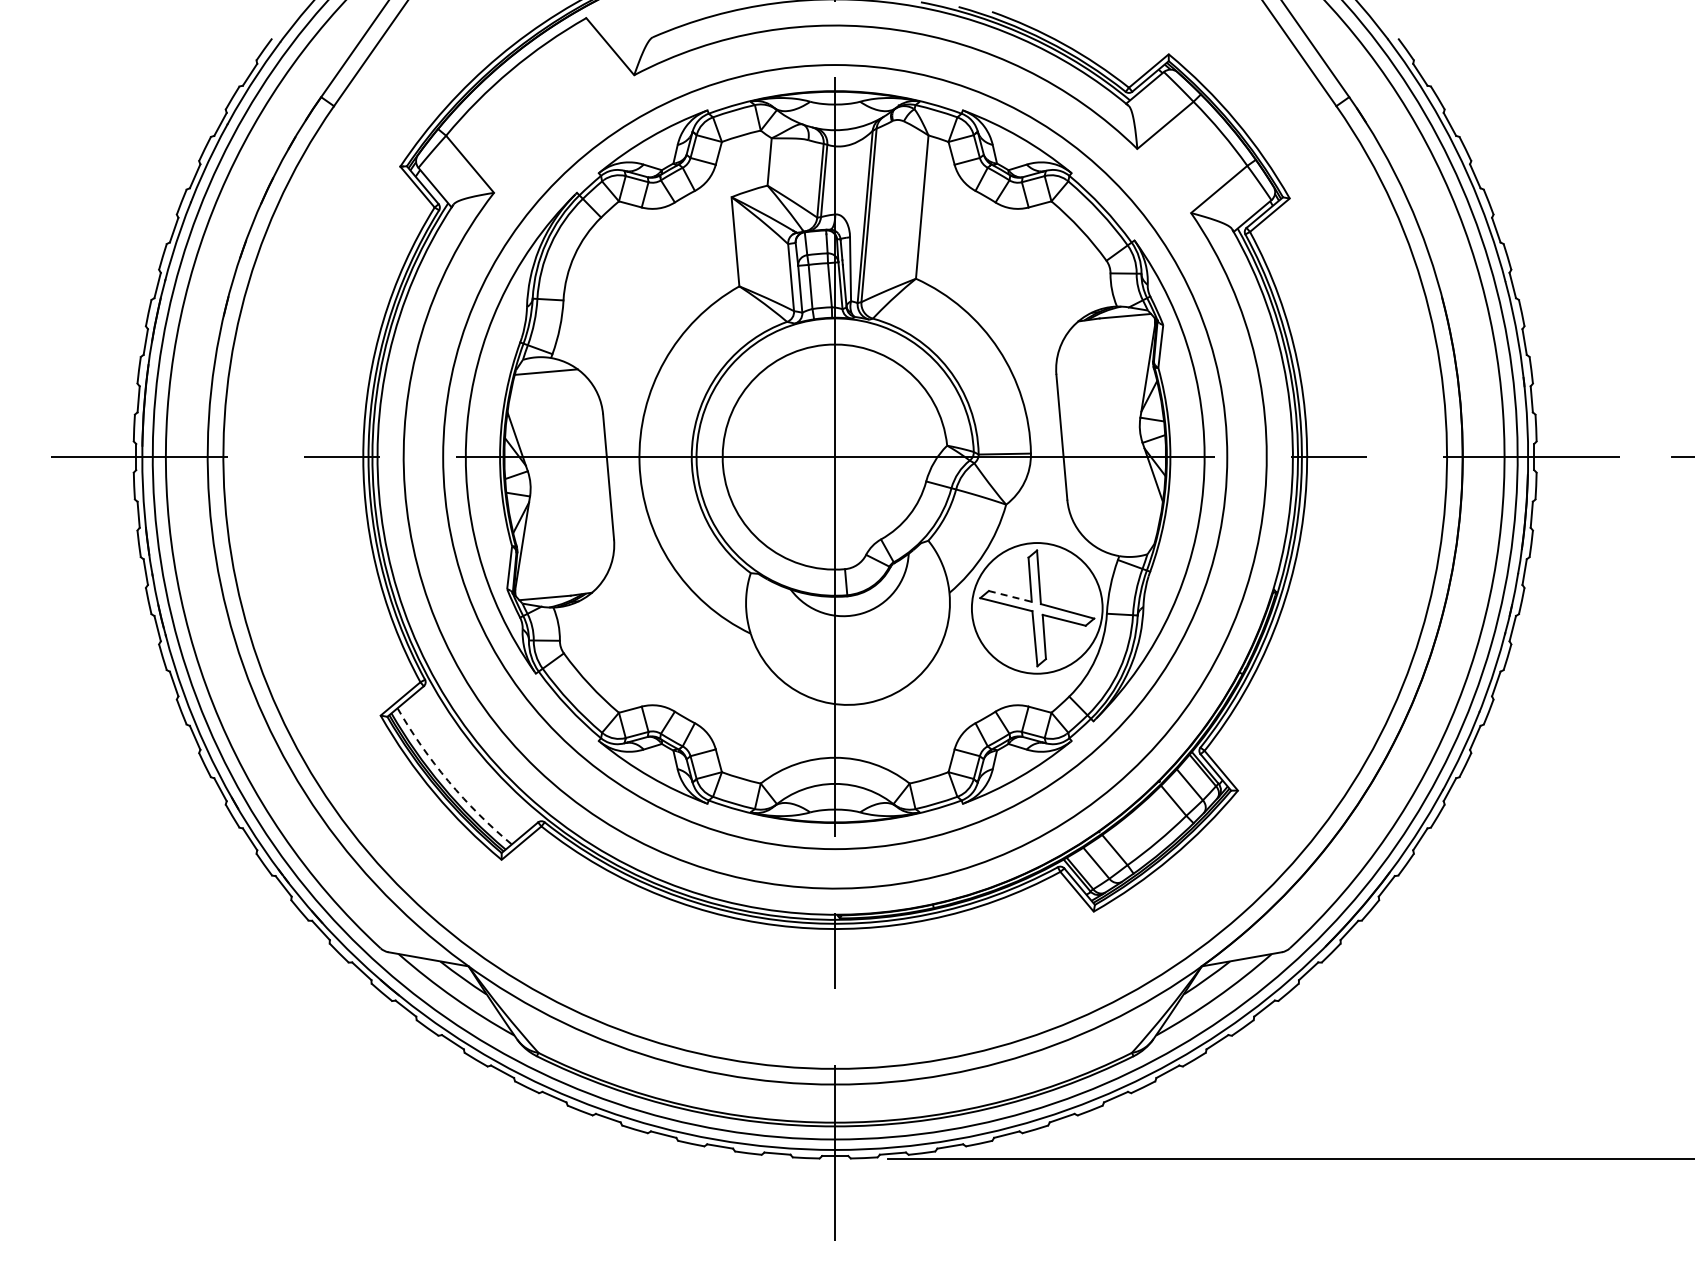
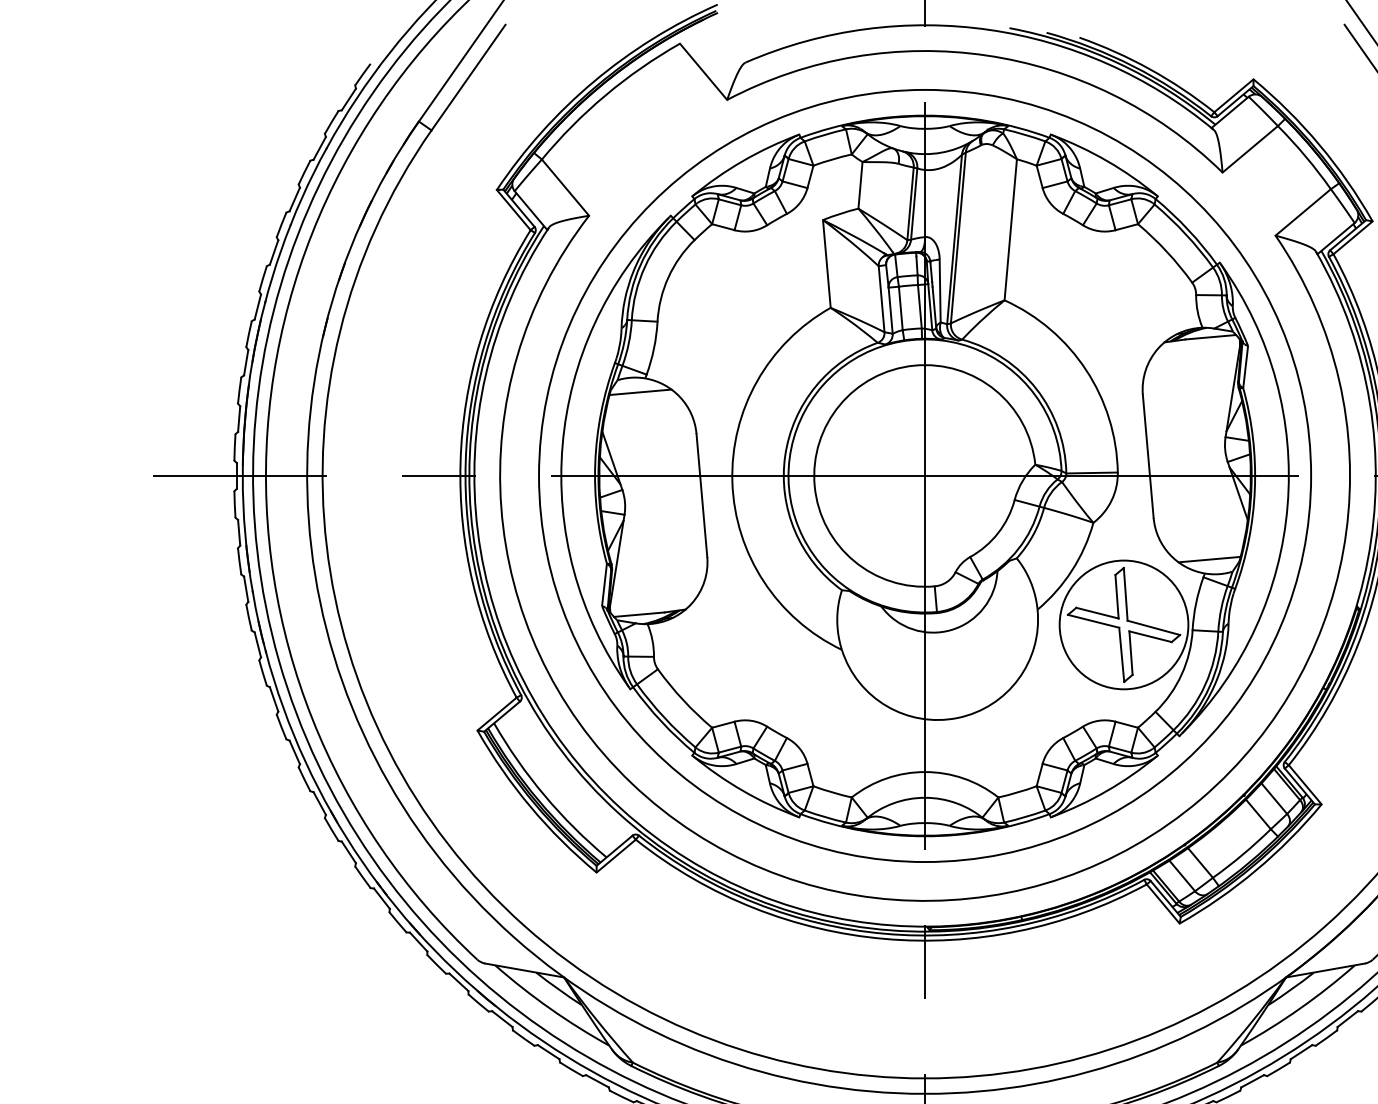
line: (1123, 541) -> (1208, 559), added
line: (1010, 596) -> (1097, 613), dashed -> solid
arc: (448, 781) -> (544, 795), dashed -> solid

